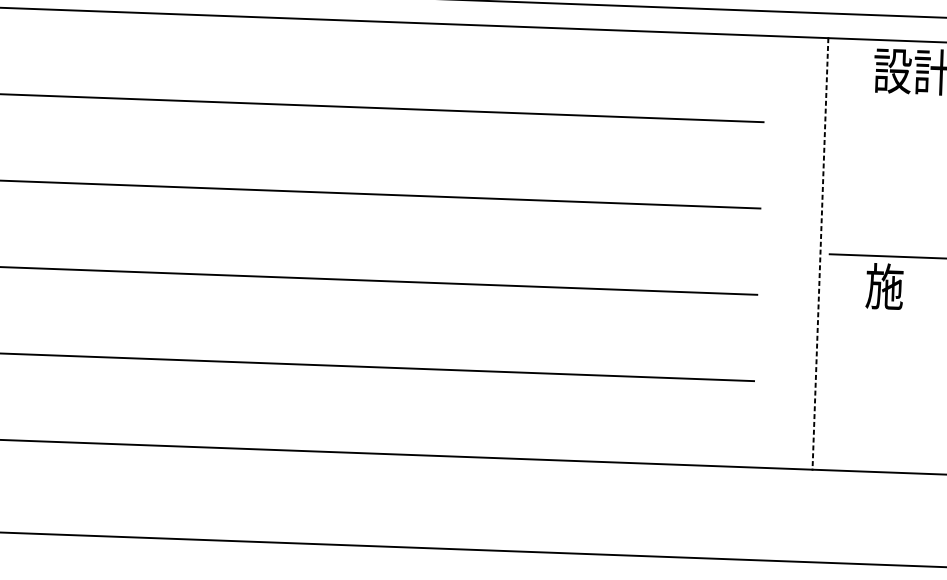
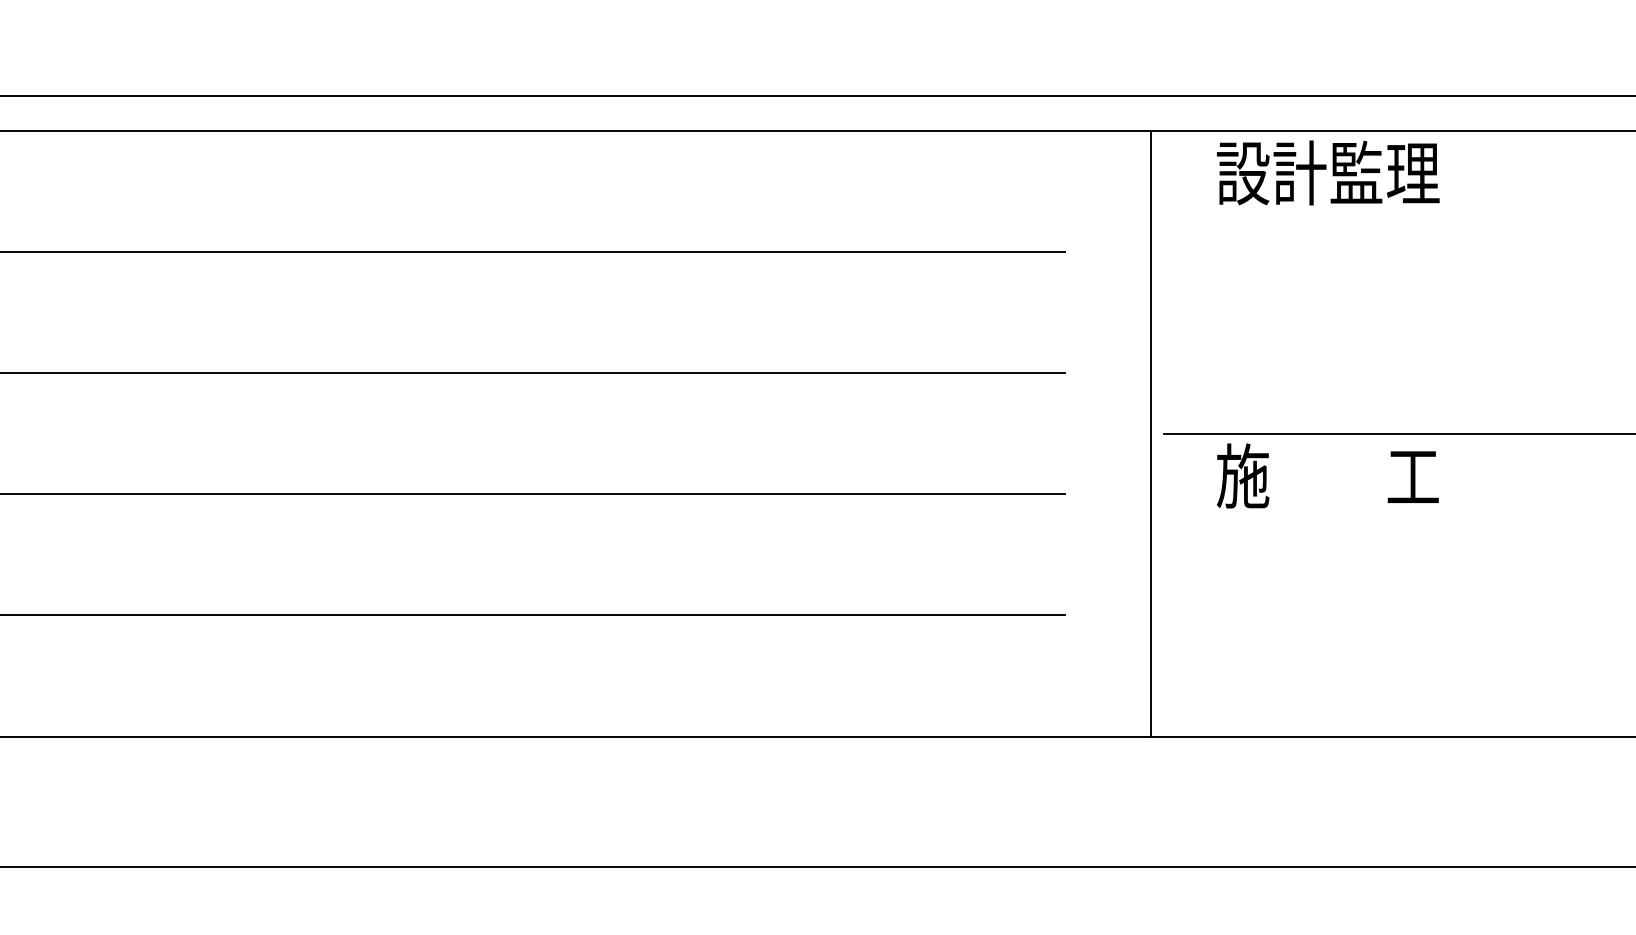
line: (820, 254) -> (1151, 434), dashed -> solid

